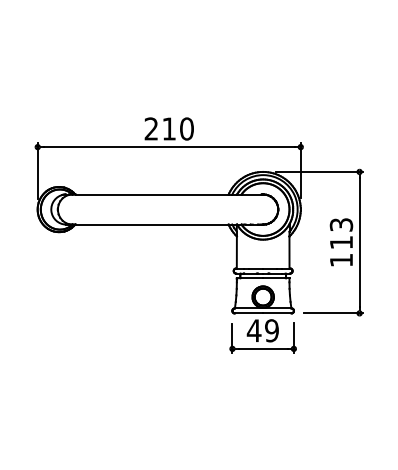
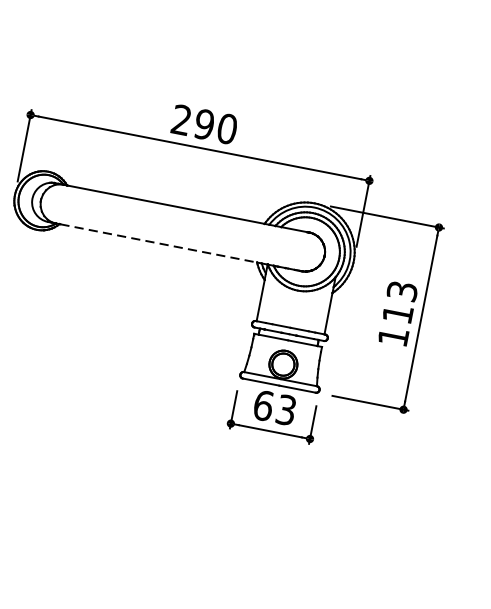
text: (169, 128) -> (204, 123), 210 -> 290
line: (152, 224) -> (159, 243), solid -> dashed
text: (262, 330) -> (274, 407), 49 -> 63

